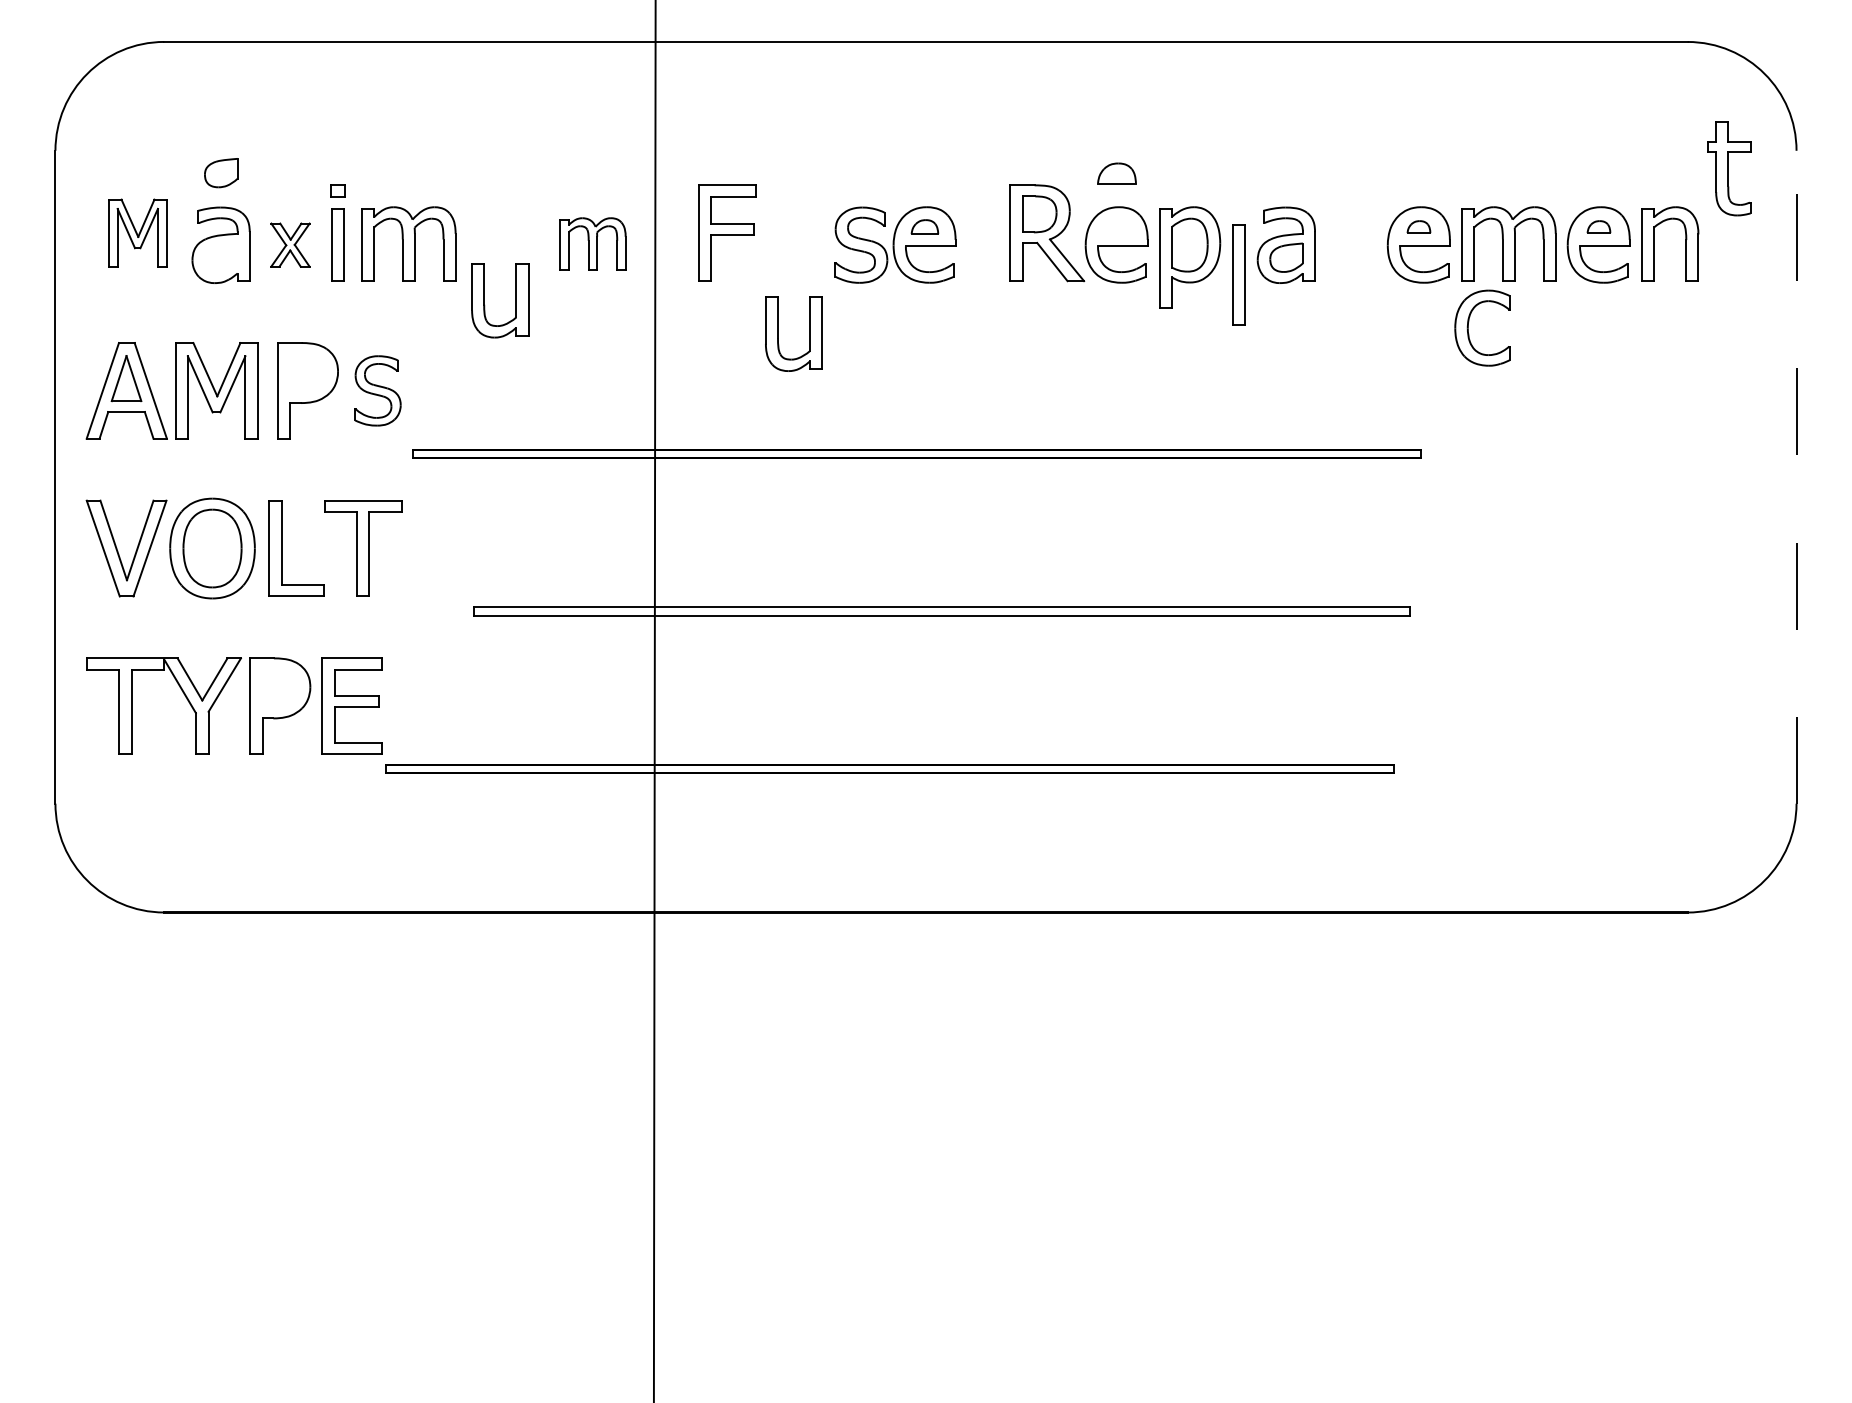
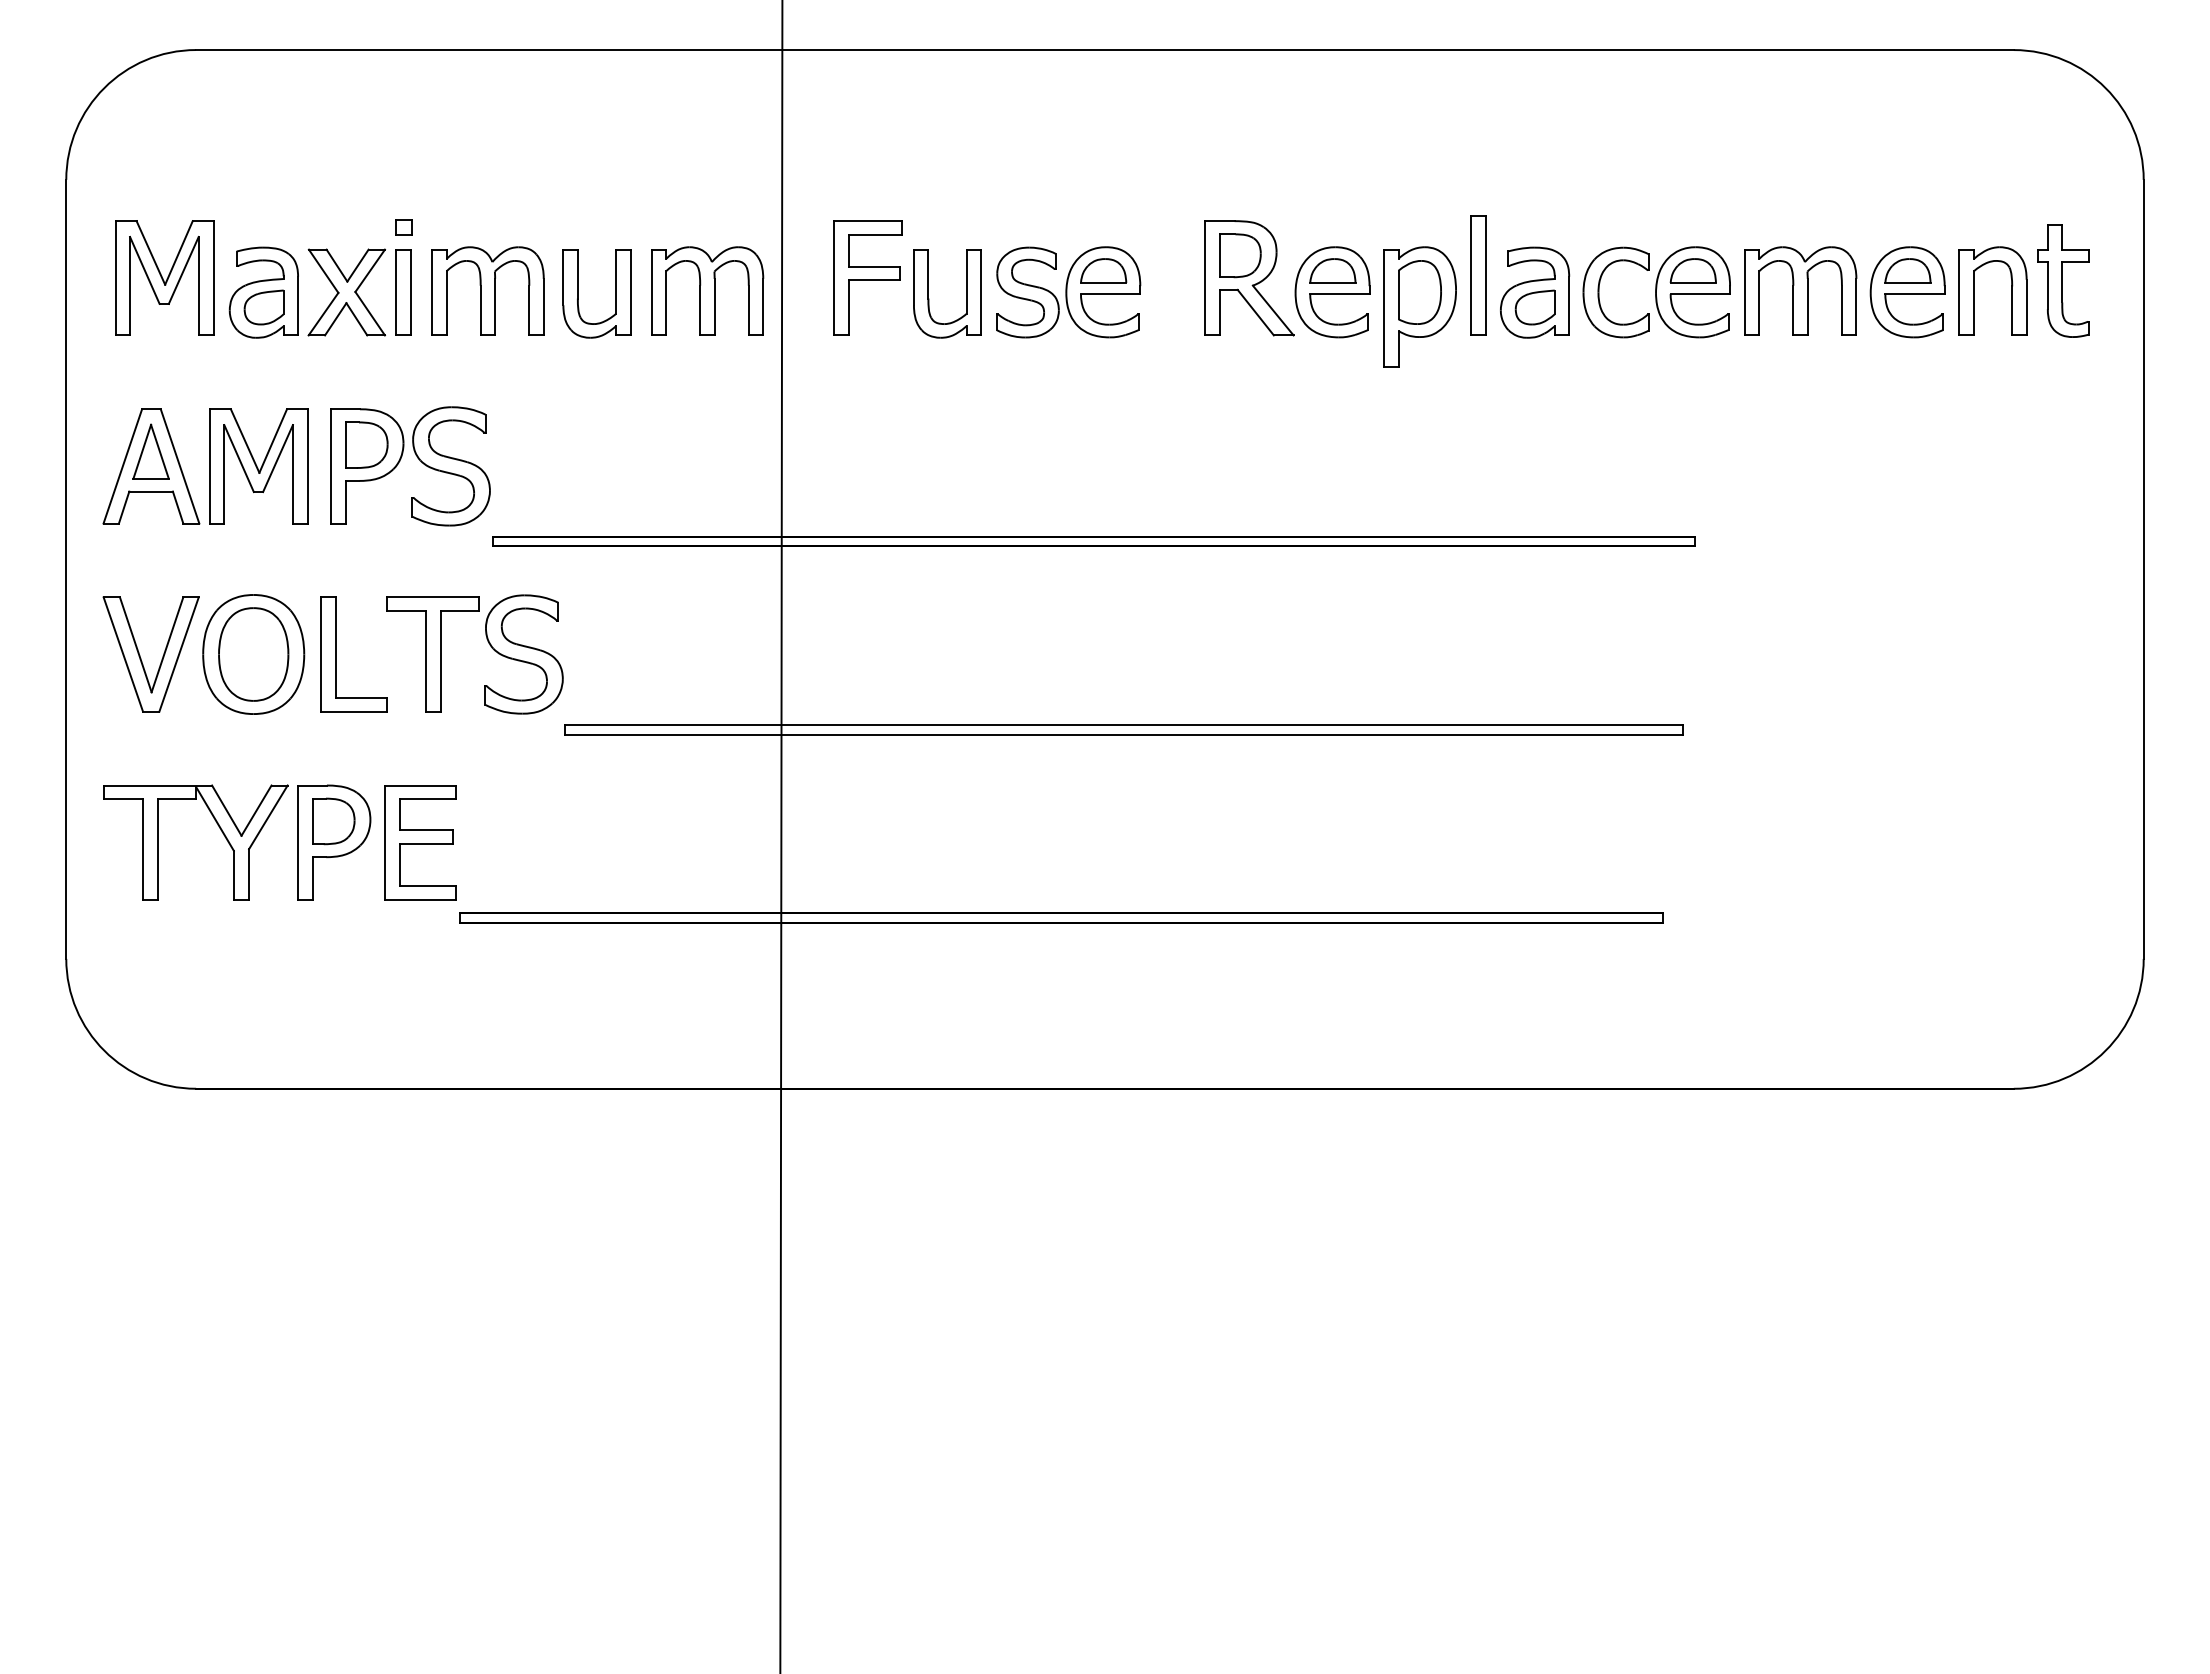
part: (1729, 168) -> (2063, 280), moved
part: (220, 173) -> (263, 307), moved
part: (1116, 173) -> (1332, 270), moved
part: (924, 226) -> (1103, 270), size x1.43
part: (1418, 226) -> (1692, 270), size x1.67
part: (1598, 226) -> (1907, 270), size x1.67
part: (137, 232) -> (164, 277), size x1.43
part: (592, 243) -> (707, 290), size x1.43
part: (290, 245) -> (346, 292), size x1.67
part: (1239, 274) -> (1478, 275), moved
part: (484, 300) -> (578, 293), moved
part: (1468, 328) -> (1599, 292), moved
part: (778, 338) -> (929, 298), moved
part: (307, 372) -> (366, 444), added
part: (377, 390) -> (450, 466), size x1.43
line: (1796, 477) -> (2143, 569), dashed -> solid
part: (438, 548) -> (523, 654), added
part: (279, 688) -> (333, 821), added

